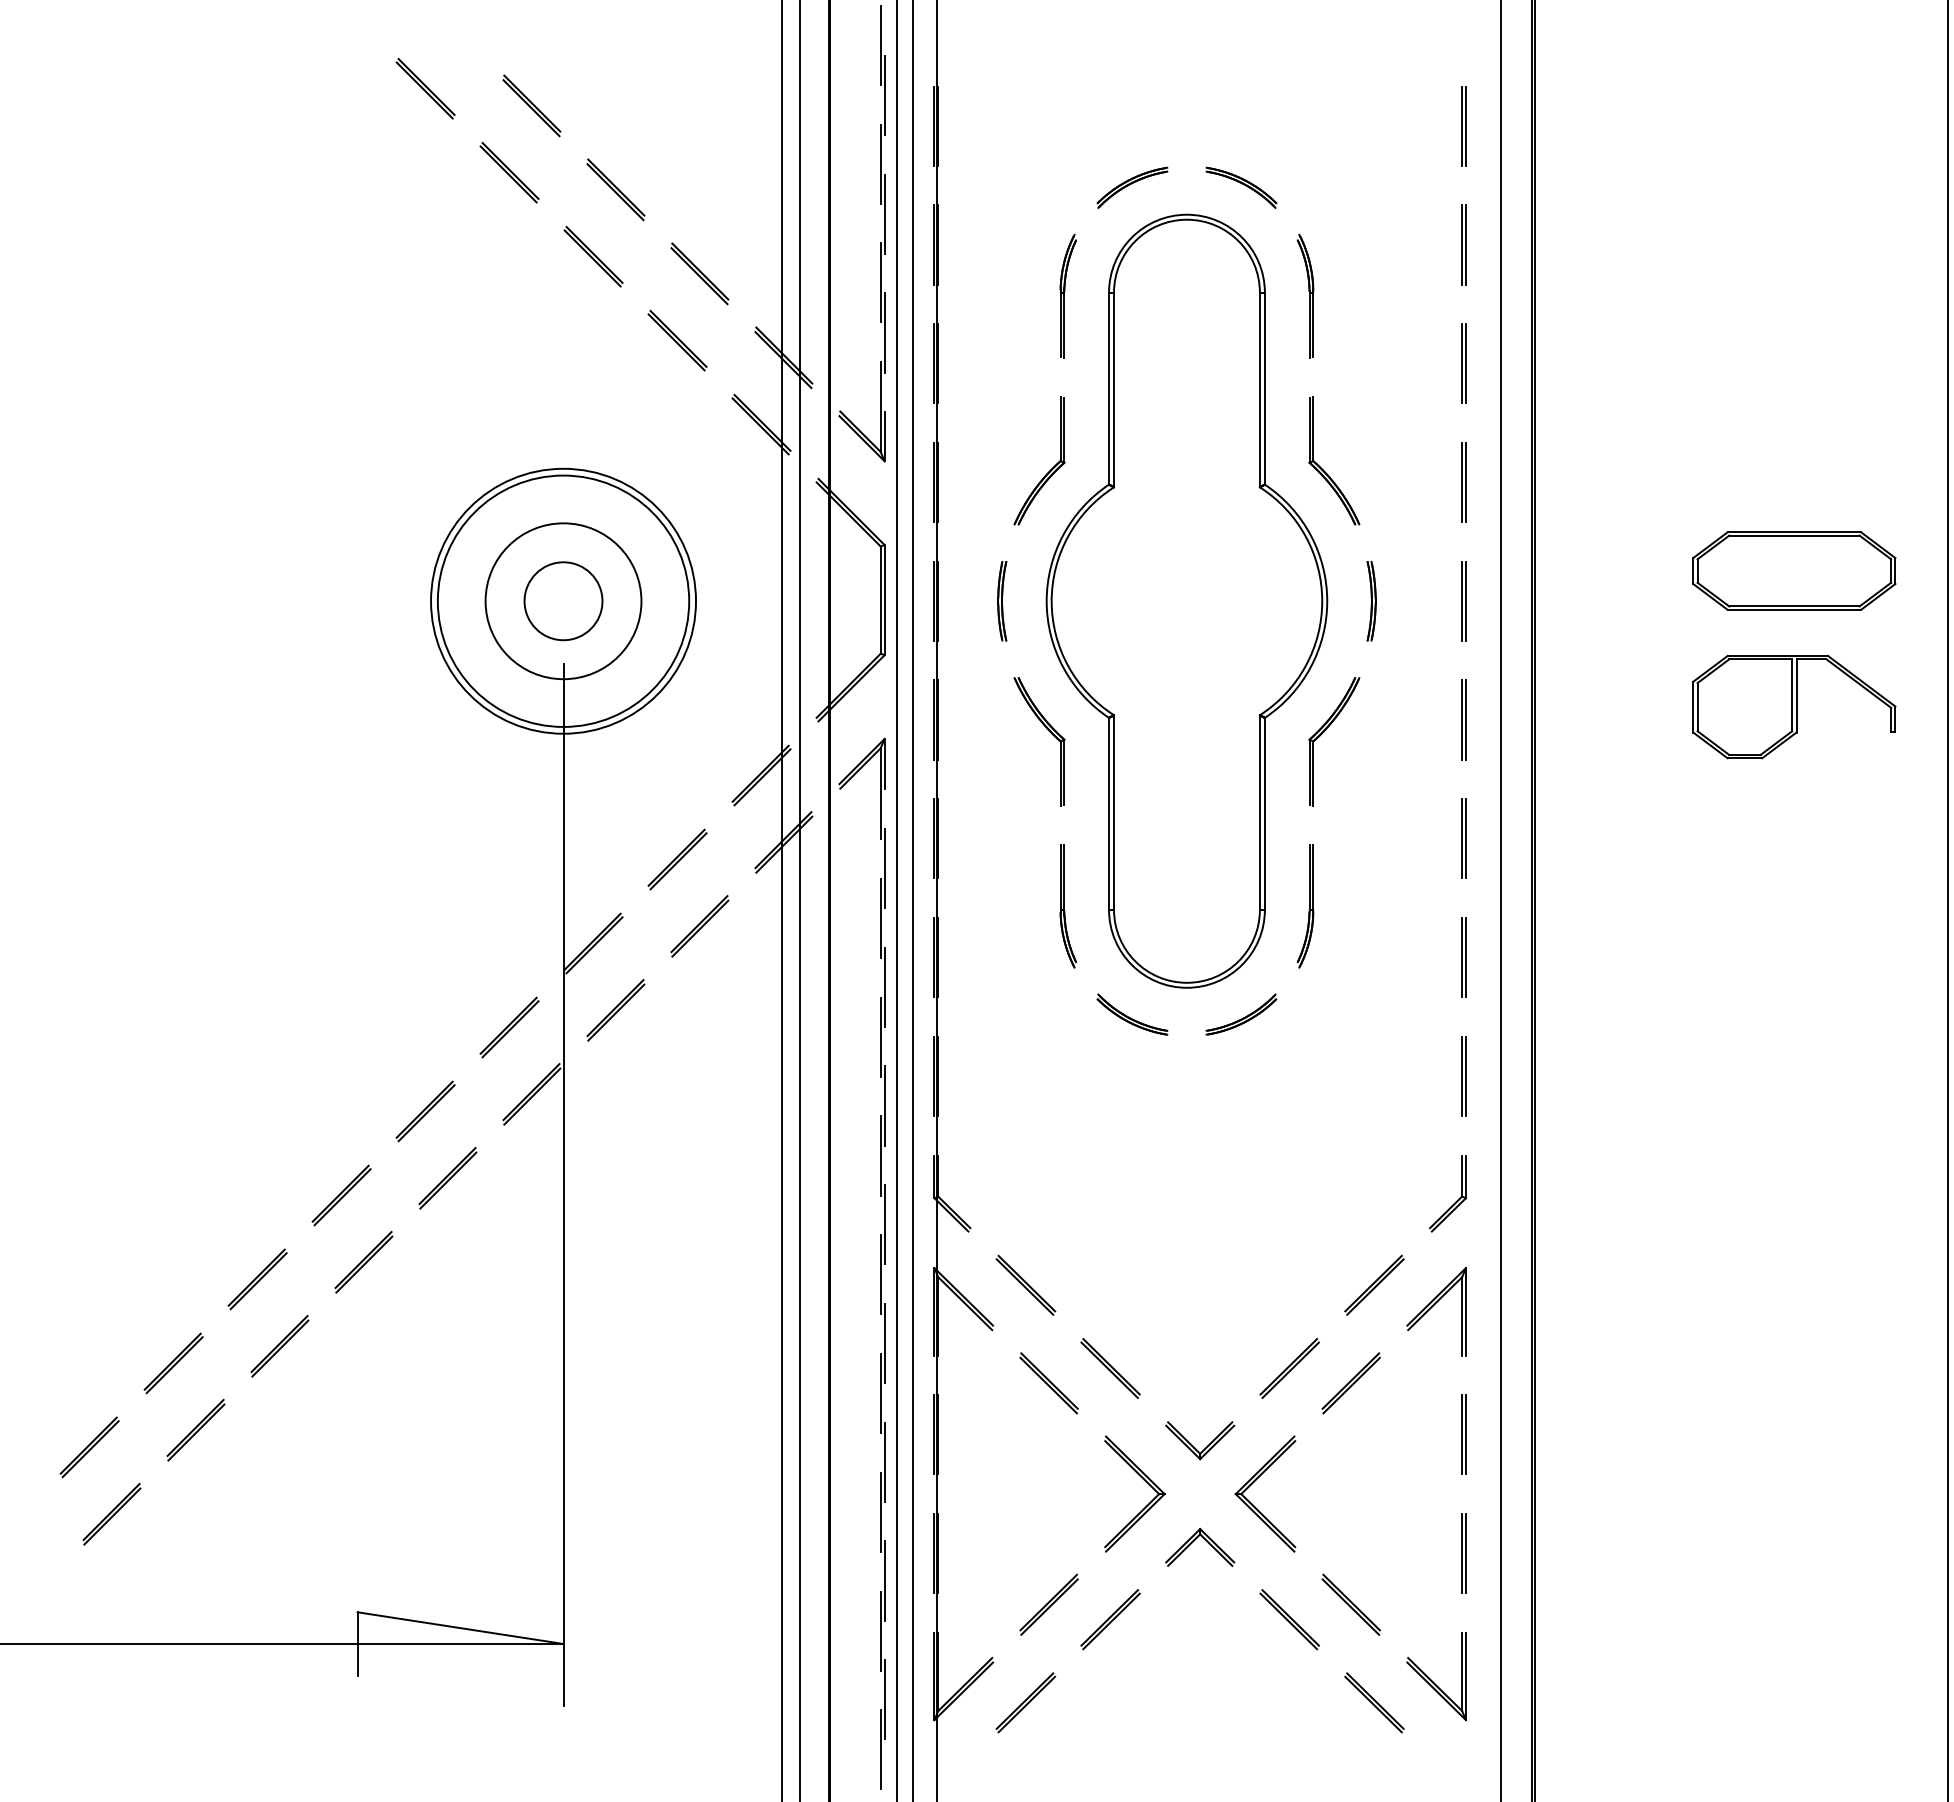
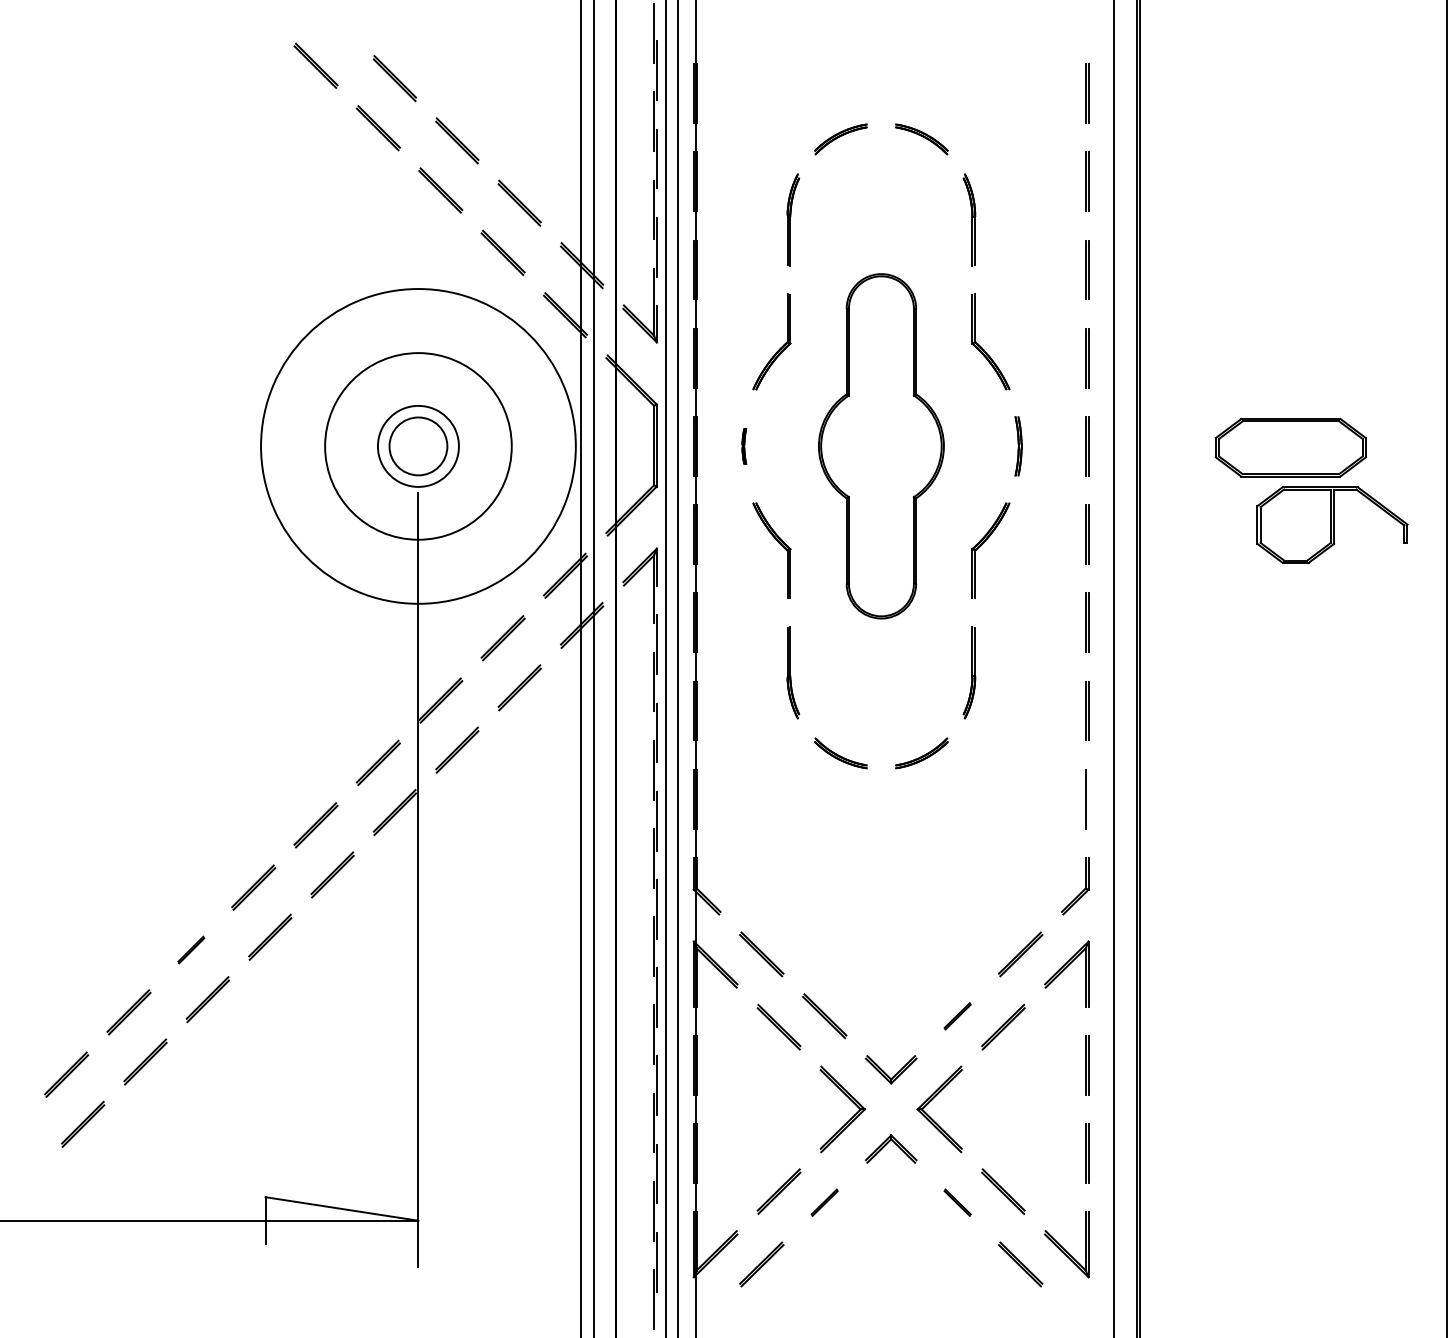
part: (1794, 570) -> (1290, 447), moved
circle: (563, 600) -> (418, 445), size x1.6
part: (1186, 600) -> (881, 445), size x0.6
circle: (563, 601) -> (418, 446), size x0.7
part: (1002, 601) -> (744, 446), size x0.6
line: (1465, 1075) -> (1088, 798), removed
part: (257, 1279) -> (191, 950), size x0.6
part: (1289, 1368) -> (957, 1016), size x0.6
part: (1110, 1619) -> (824, 1202), size x0.6
part: (1289, 1619) -> (957, 1202), size x0.6

